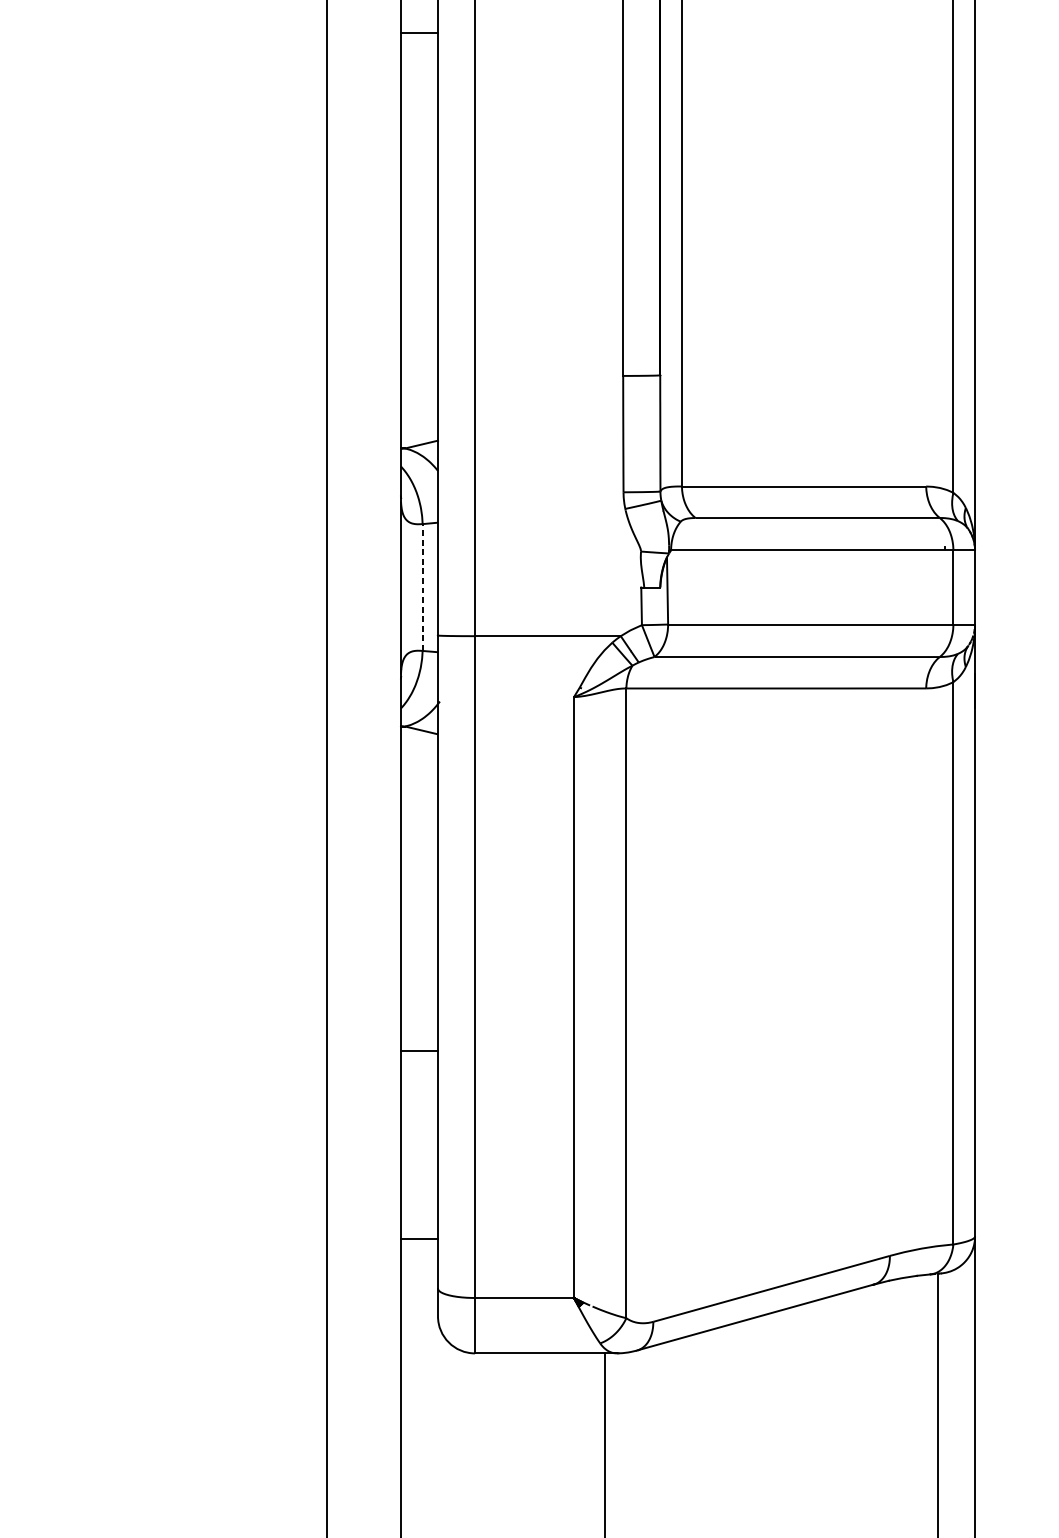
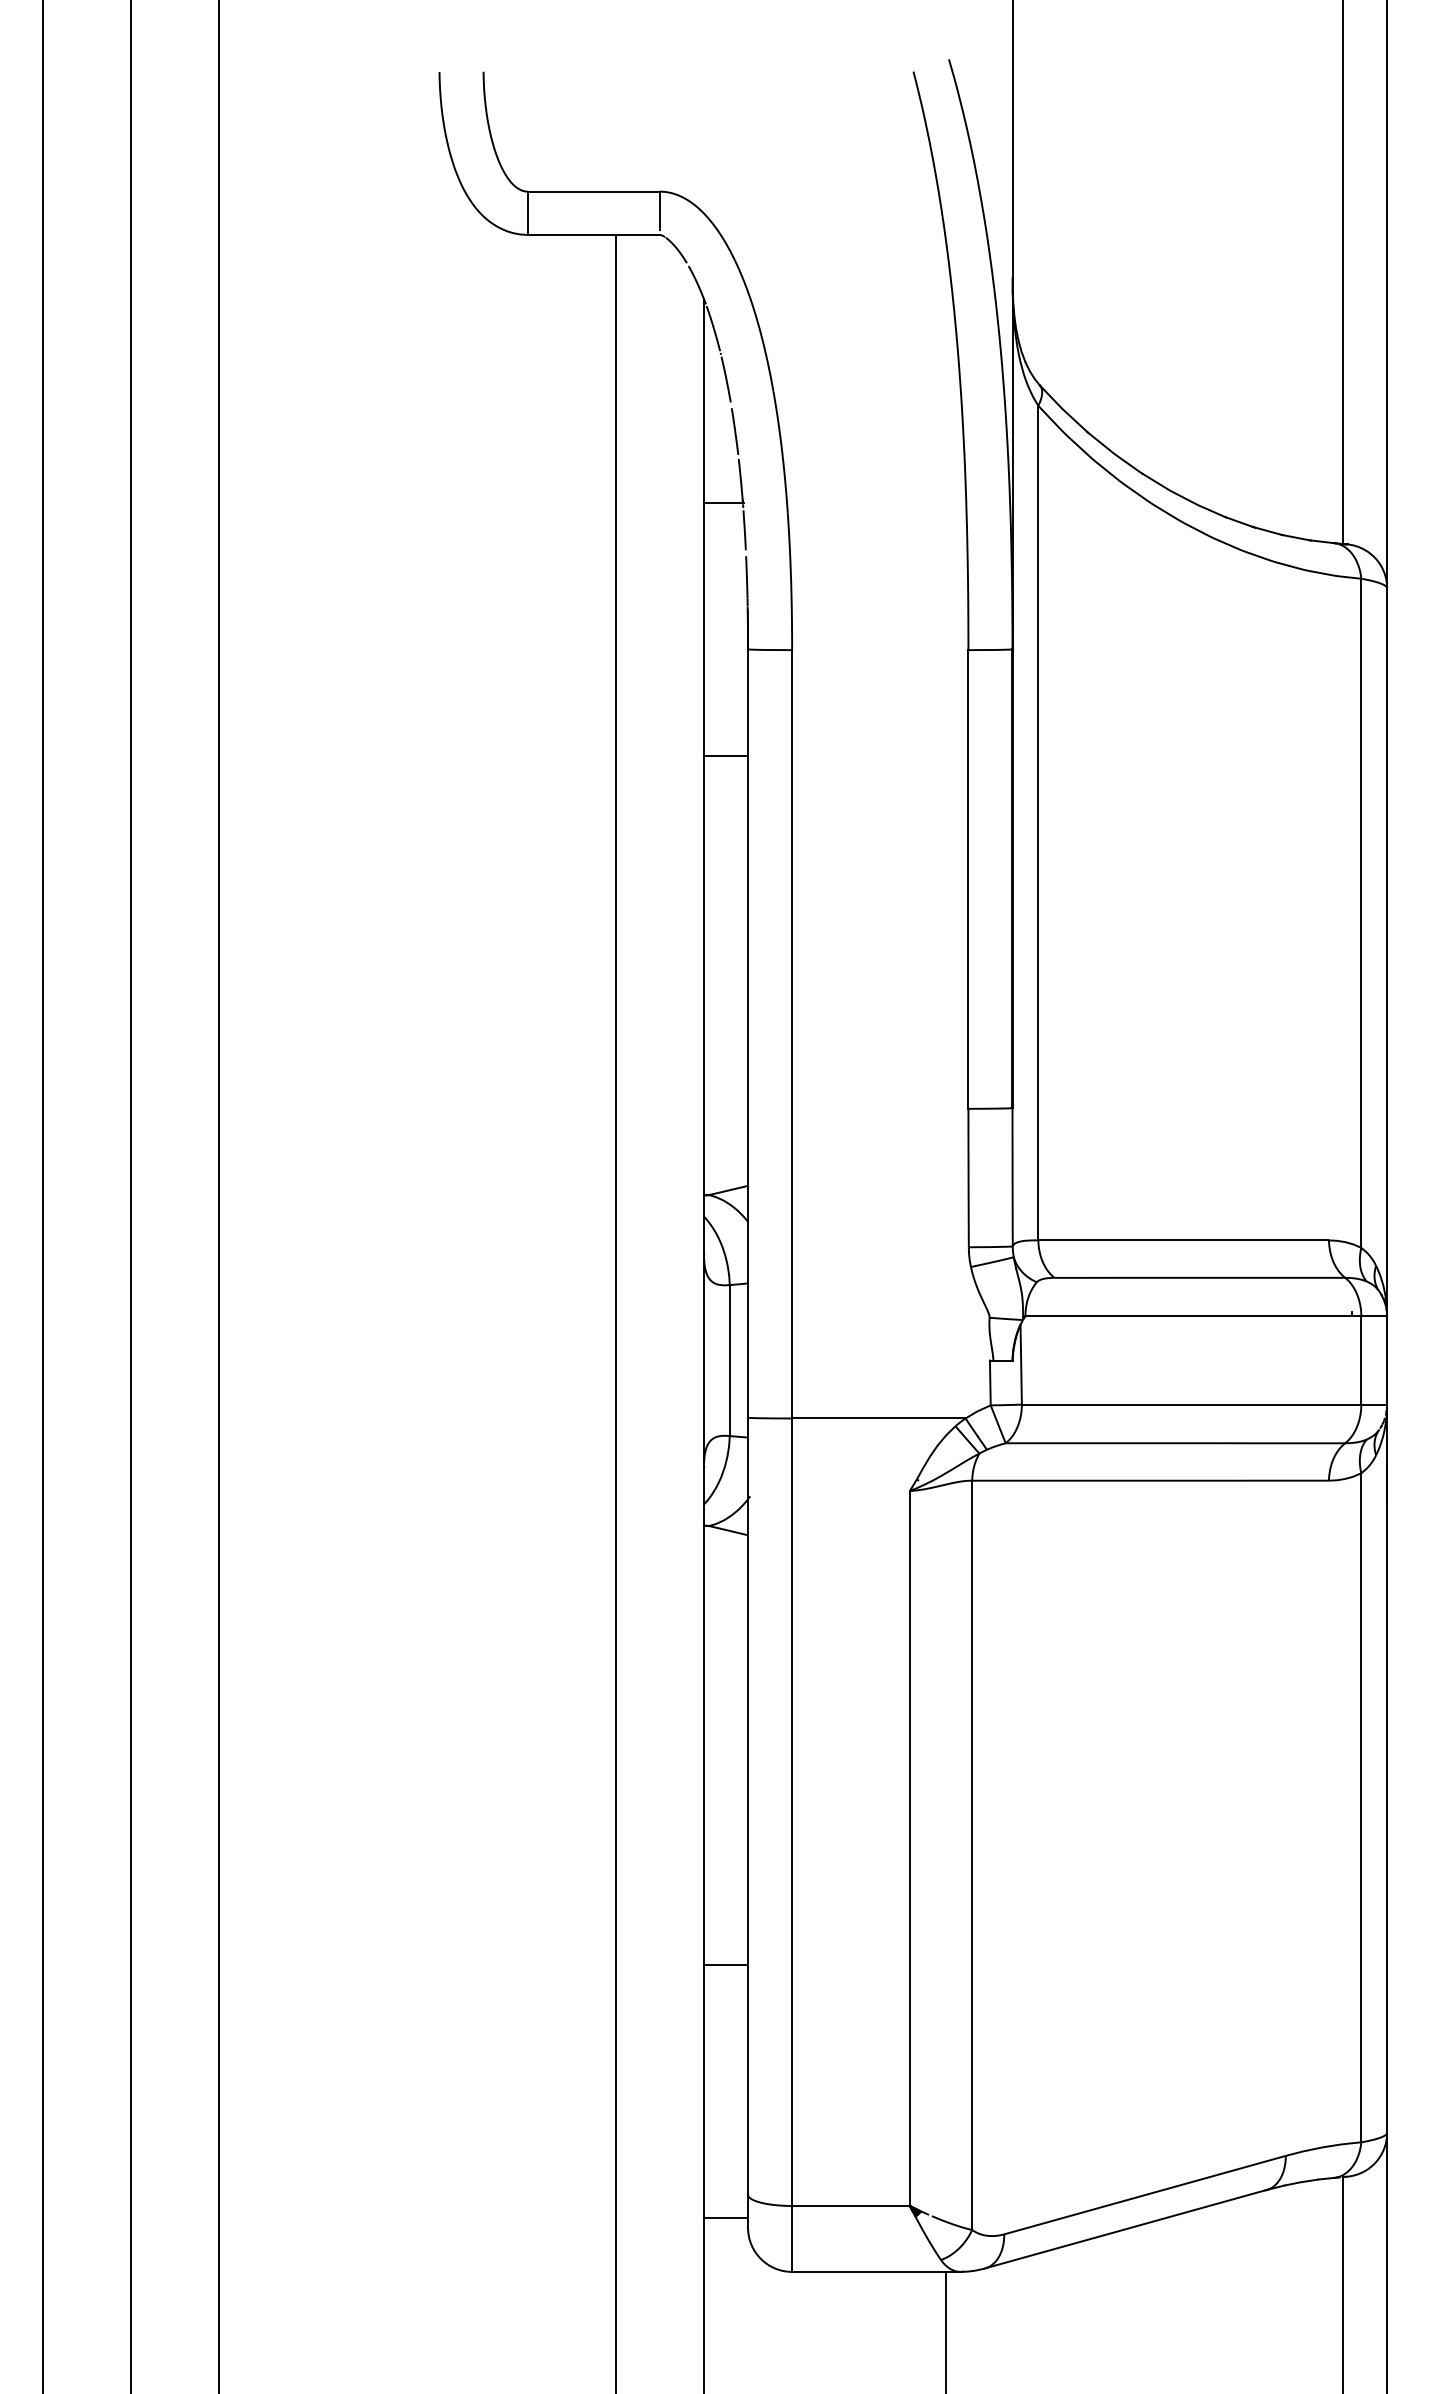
line: (419, 33) -> (725, 756), moved
line: (422, 587) -> (729, 1360), dashed -> solid
line: (419, 1050) -> (725, 1964), moved
line: (419, 1238) -> (725, 2217), moved

